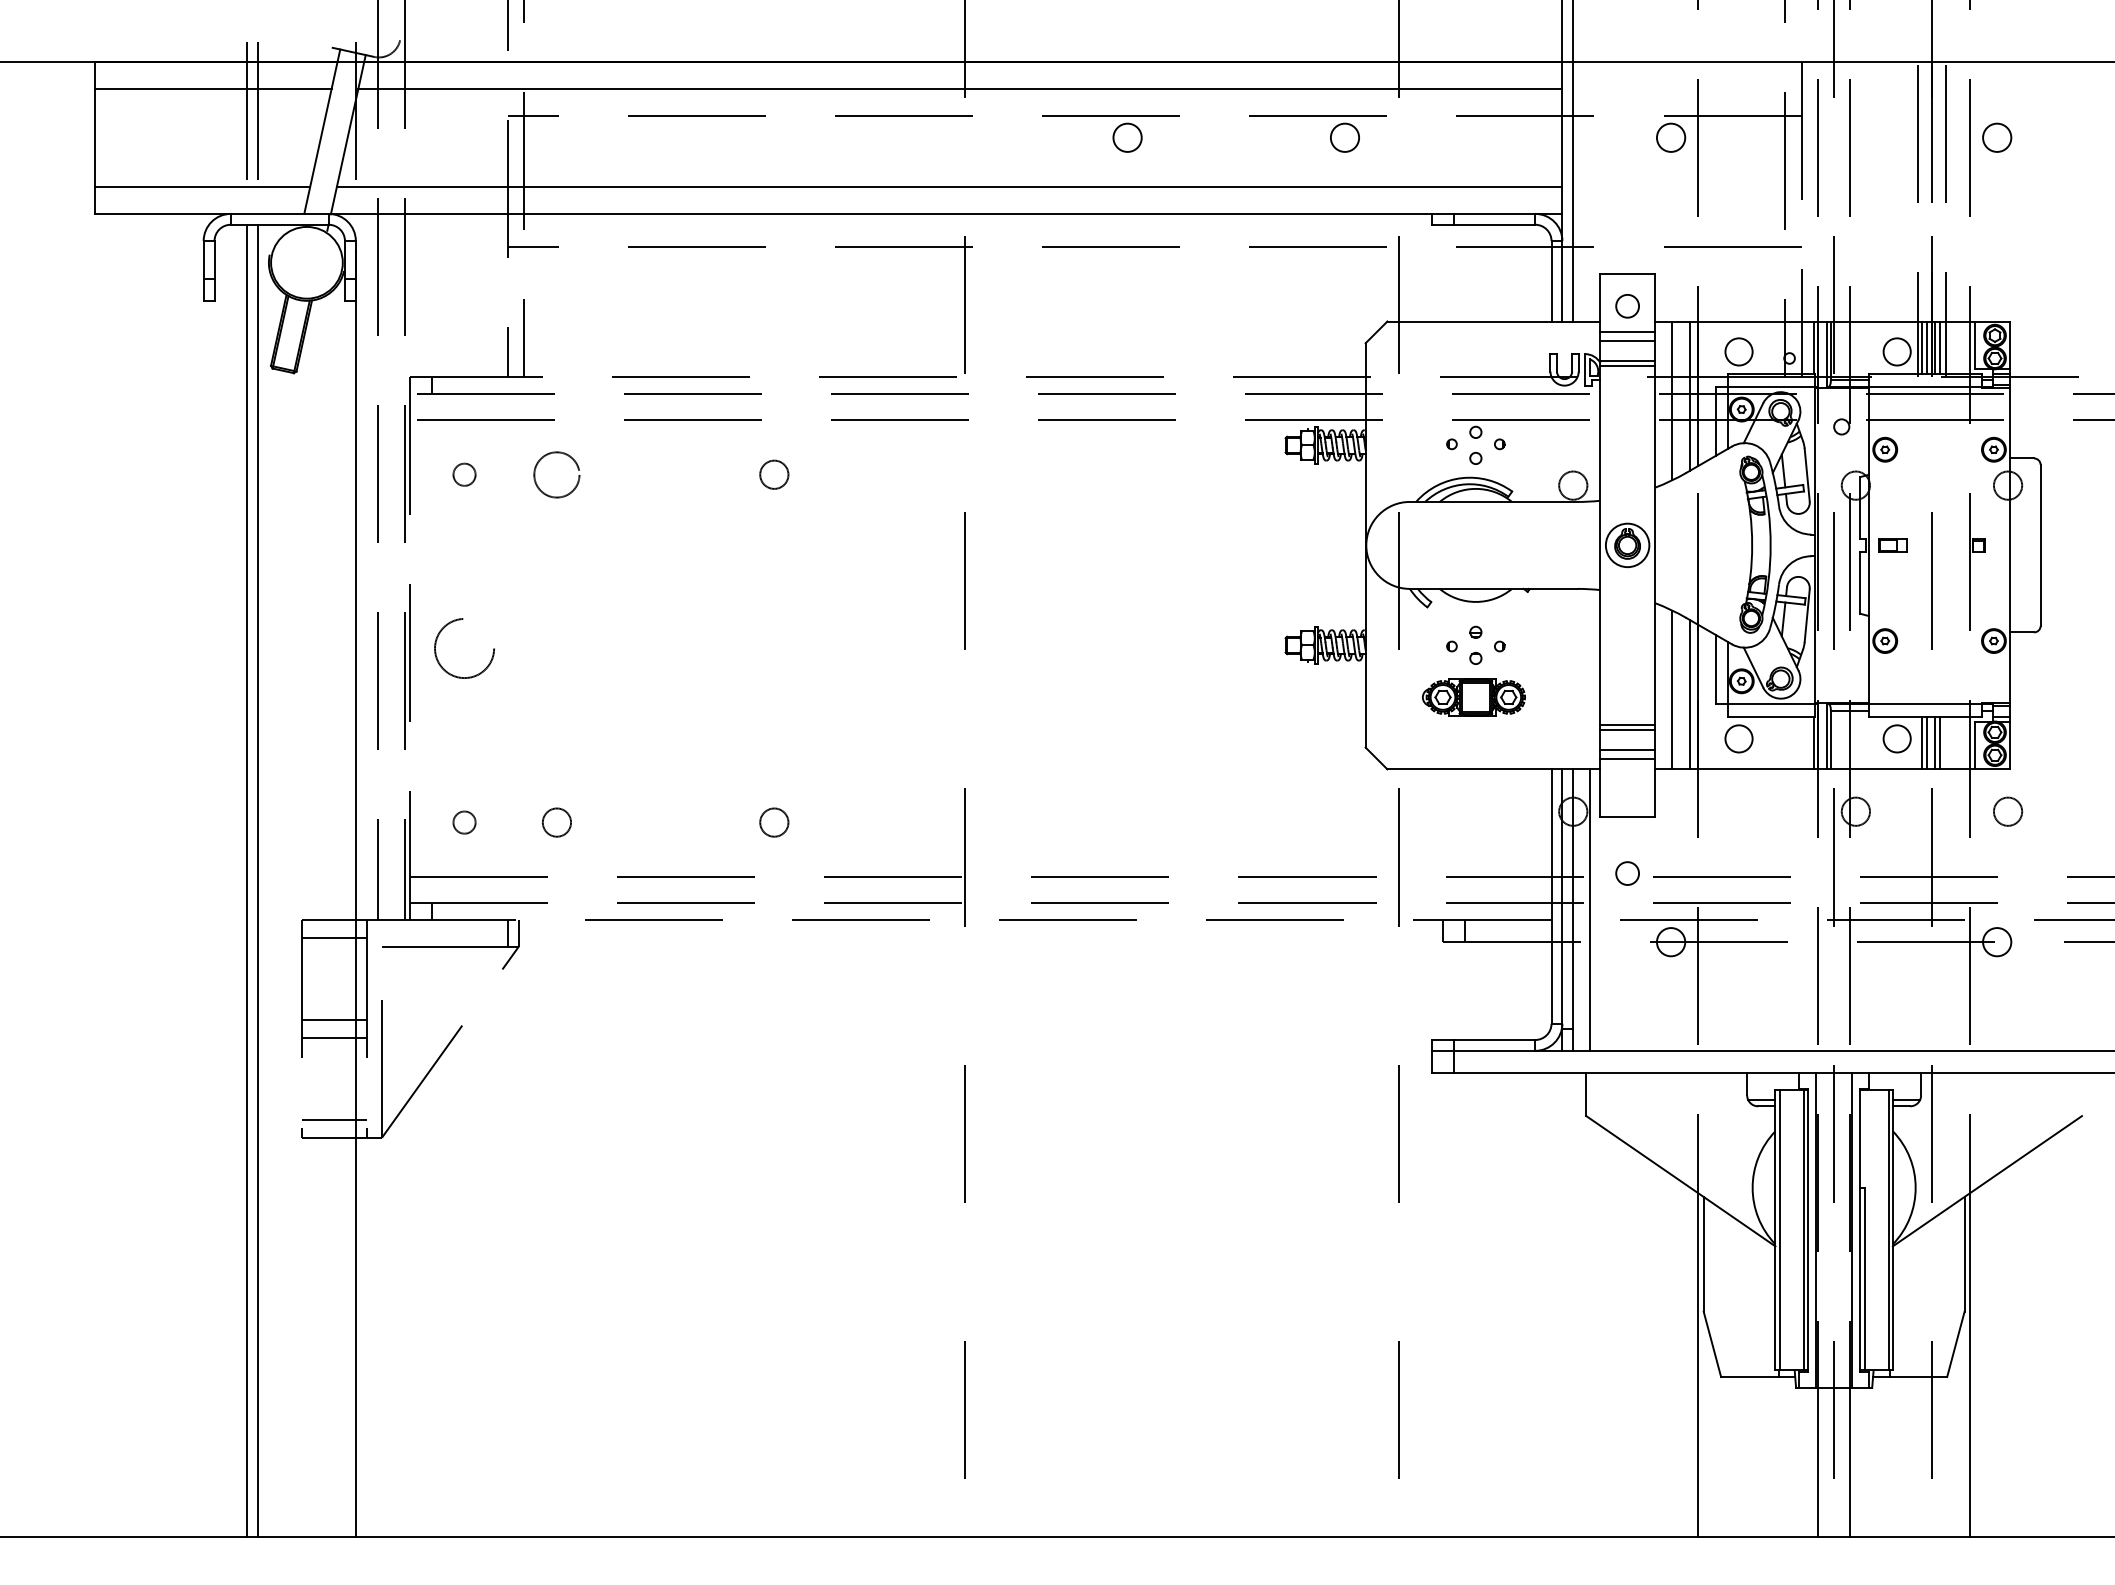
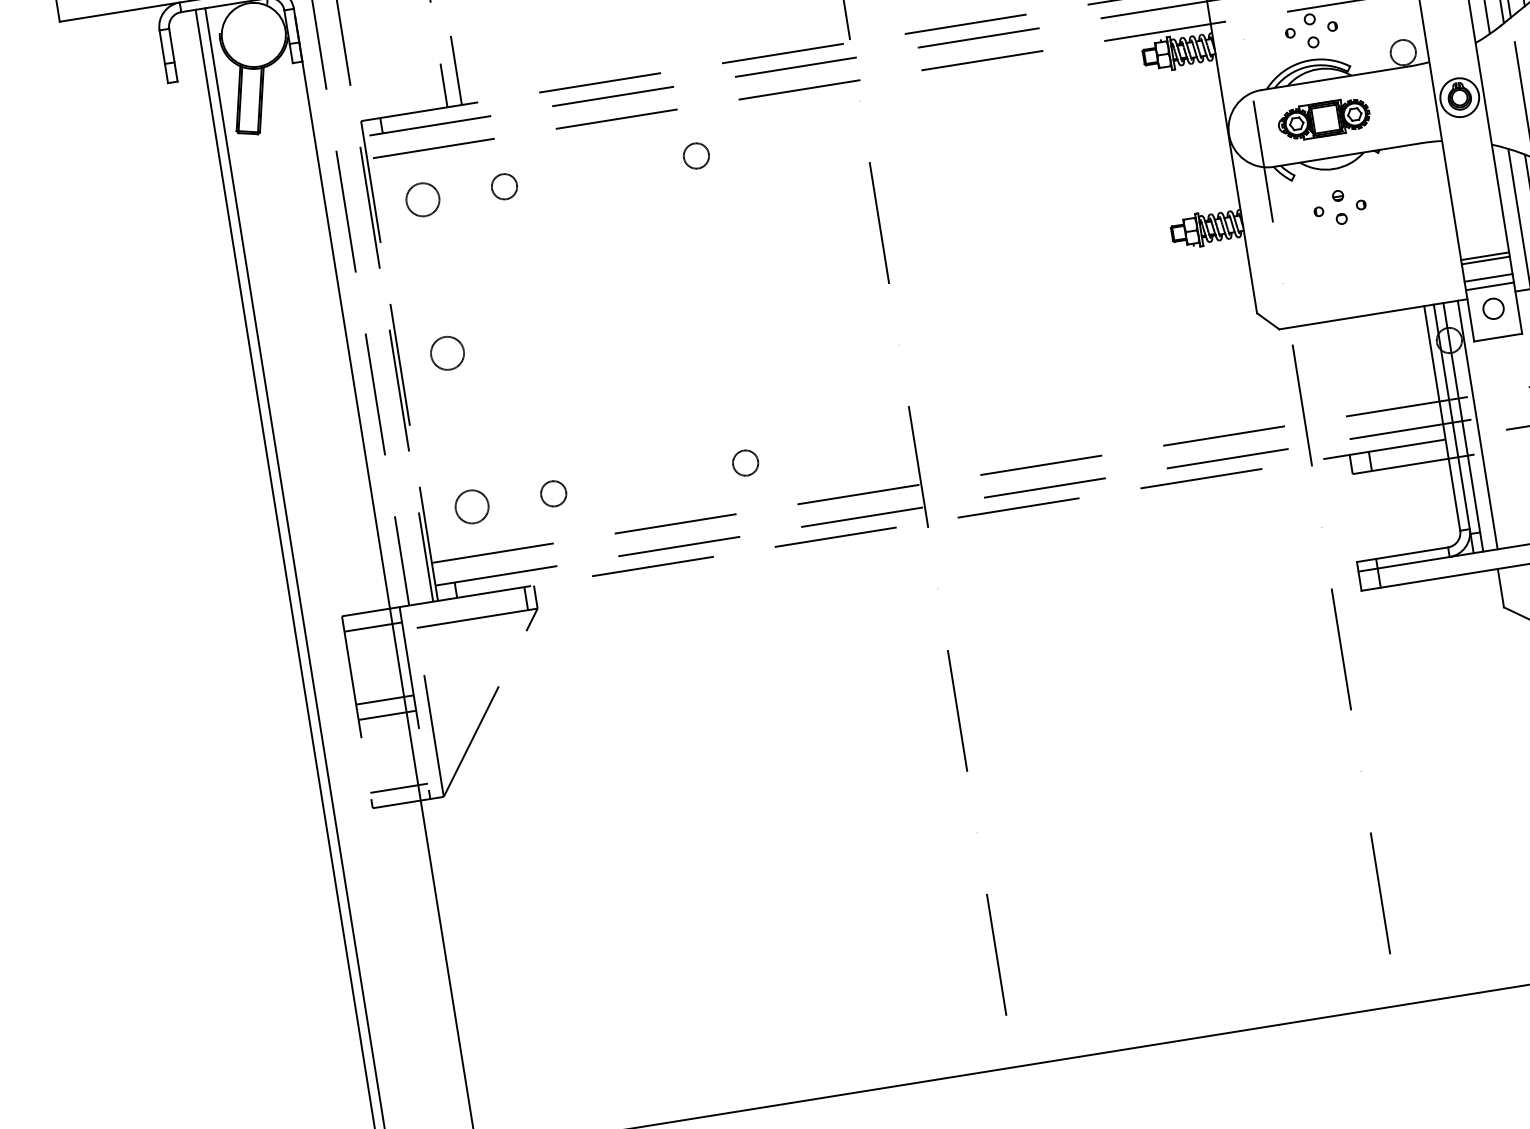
circle: (464, 474) -> (422, 199), size x1.67
circle: (556, 474) -> (504, 186), size x0.62
circle: (464, 648) -> (447, 353), size x0.62
part: (1473, 697) -> (1323, 119), moved
circle: (464, 822) -> (472, 506), size x1.67
circle: (1627, 873) -> (1493, 308), moved

